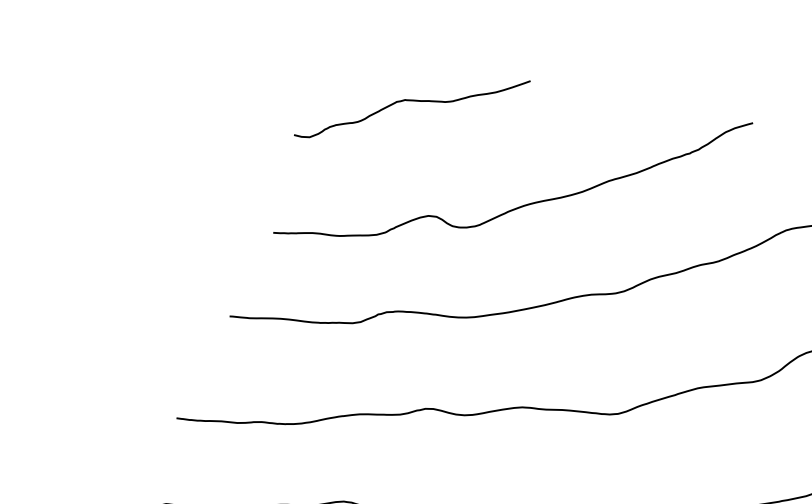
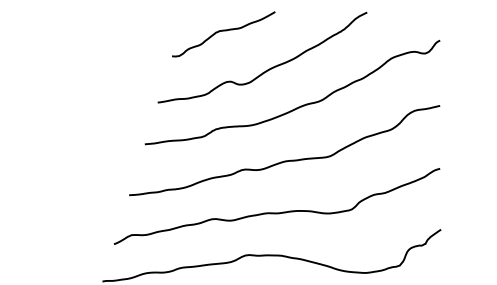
curve: (412, 102) -> (223, 31), moved

